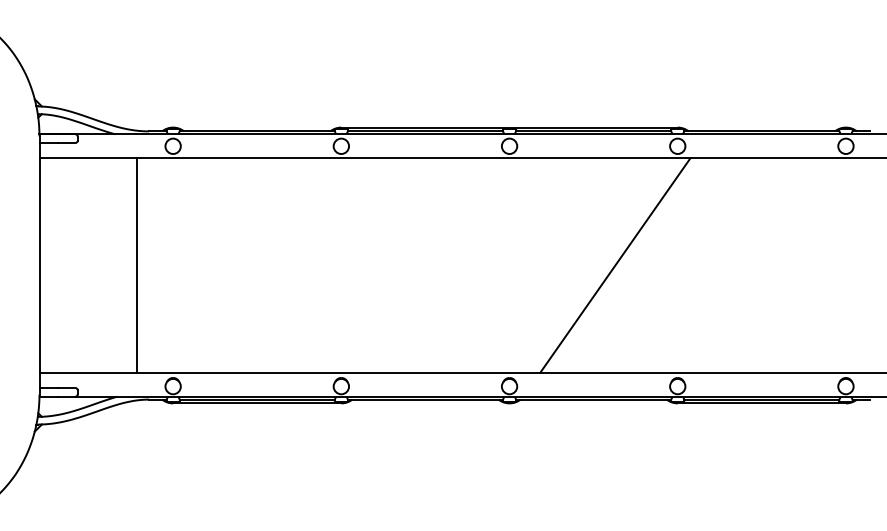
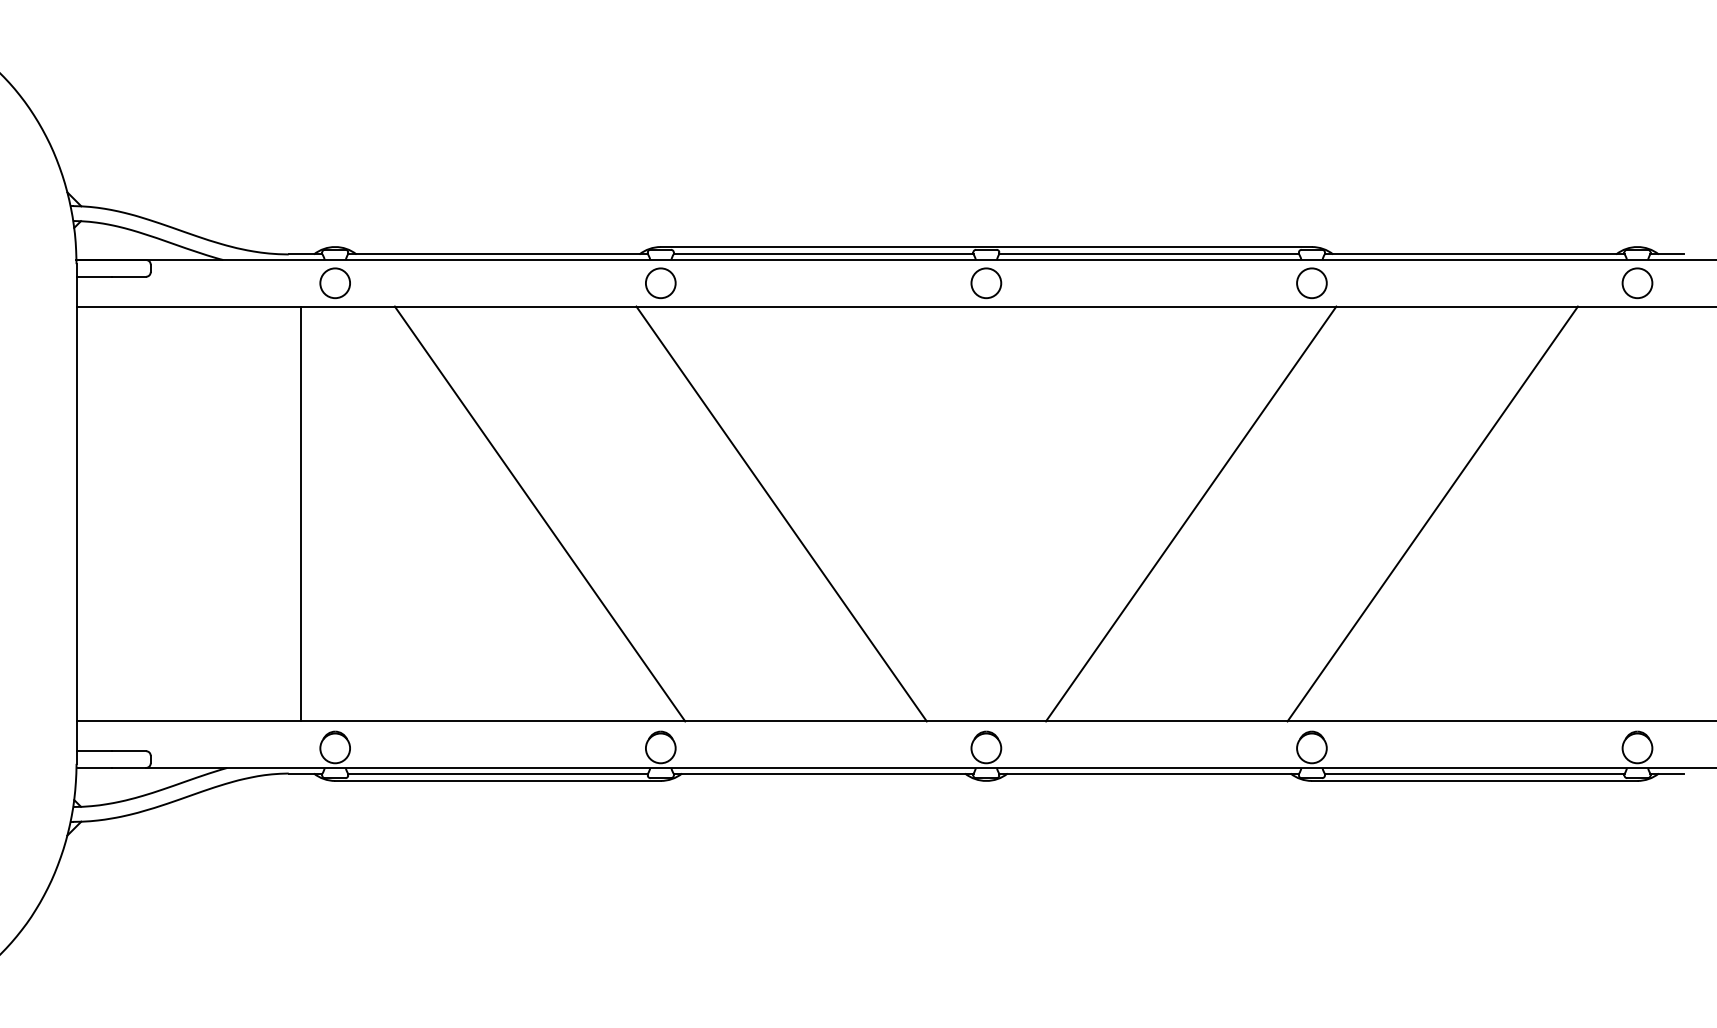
line: (137, 265) -> (301, 514), moved
line: (278, 265) -> (539, 514), added
line: (403, 265) -> (781, 514), added
line: (740, 265) -> (1433, 514), added

